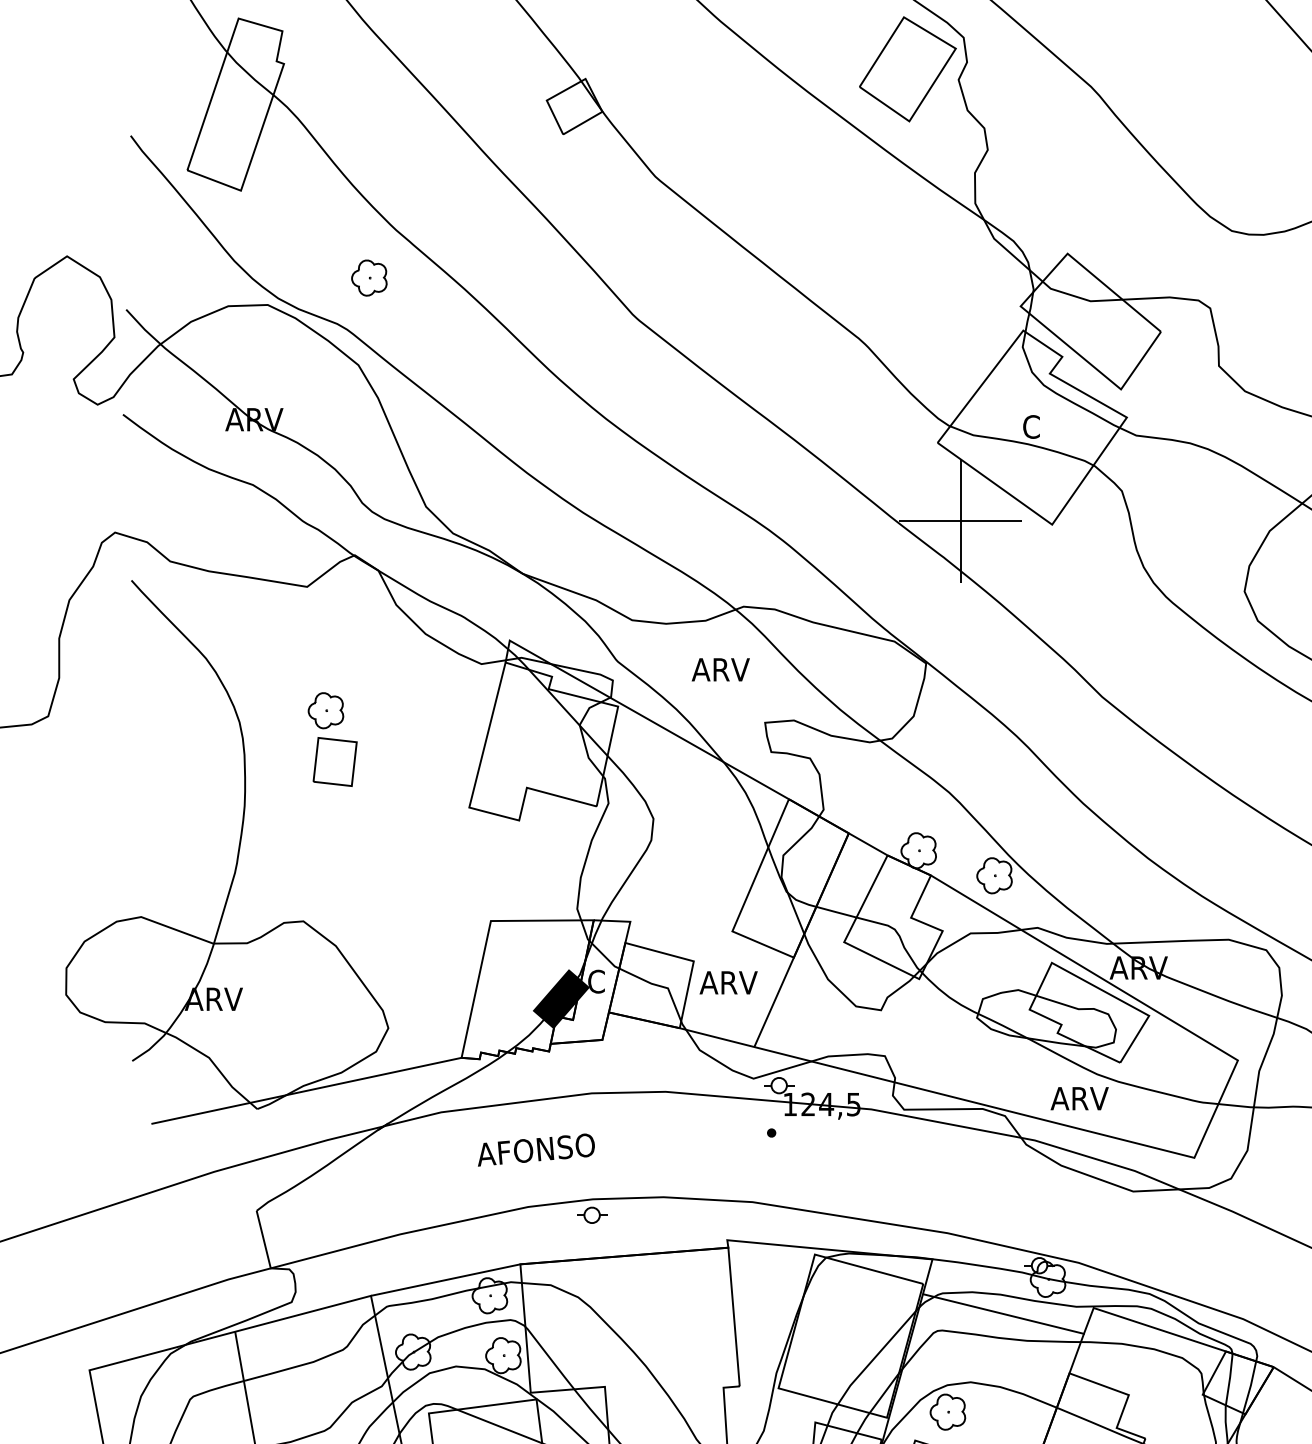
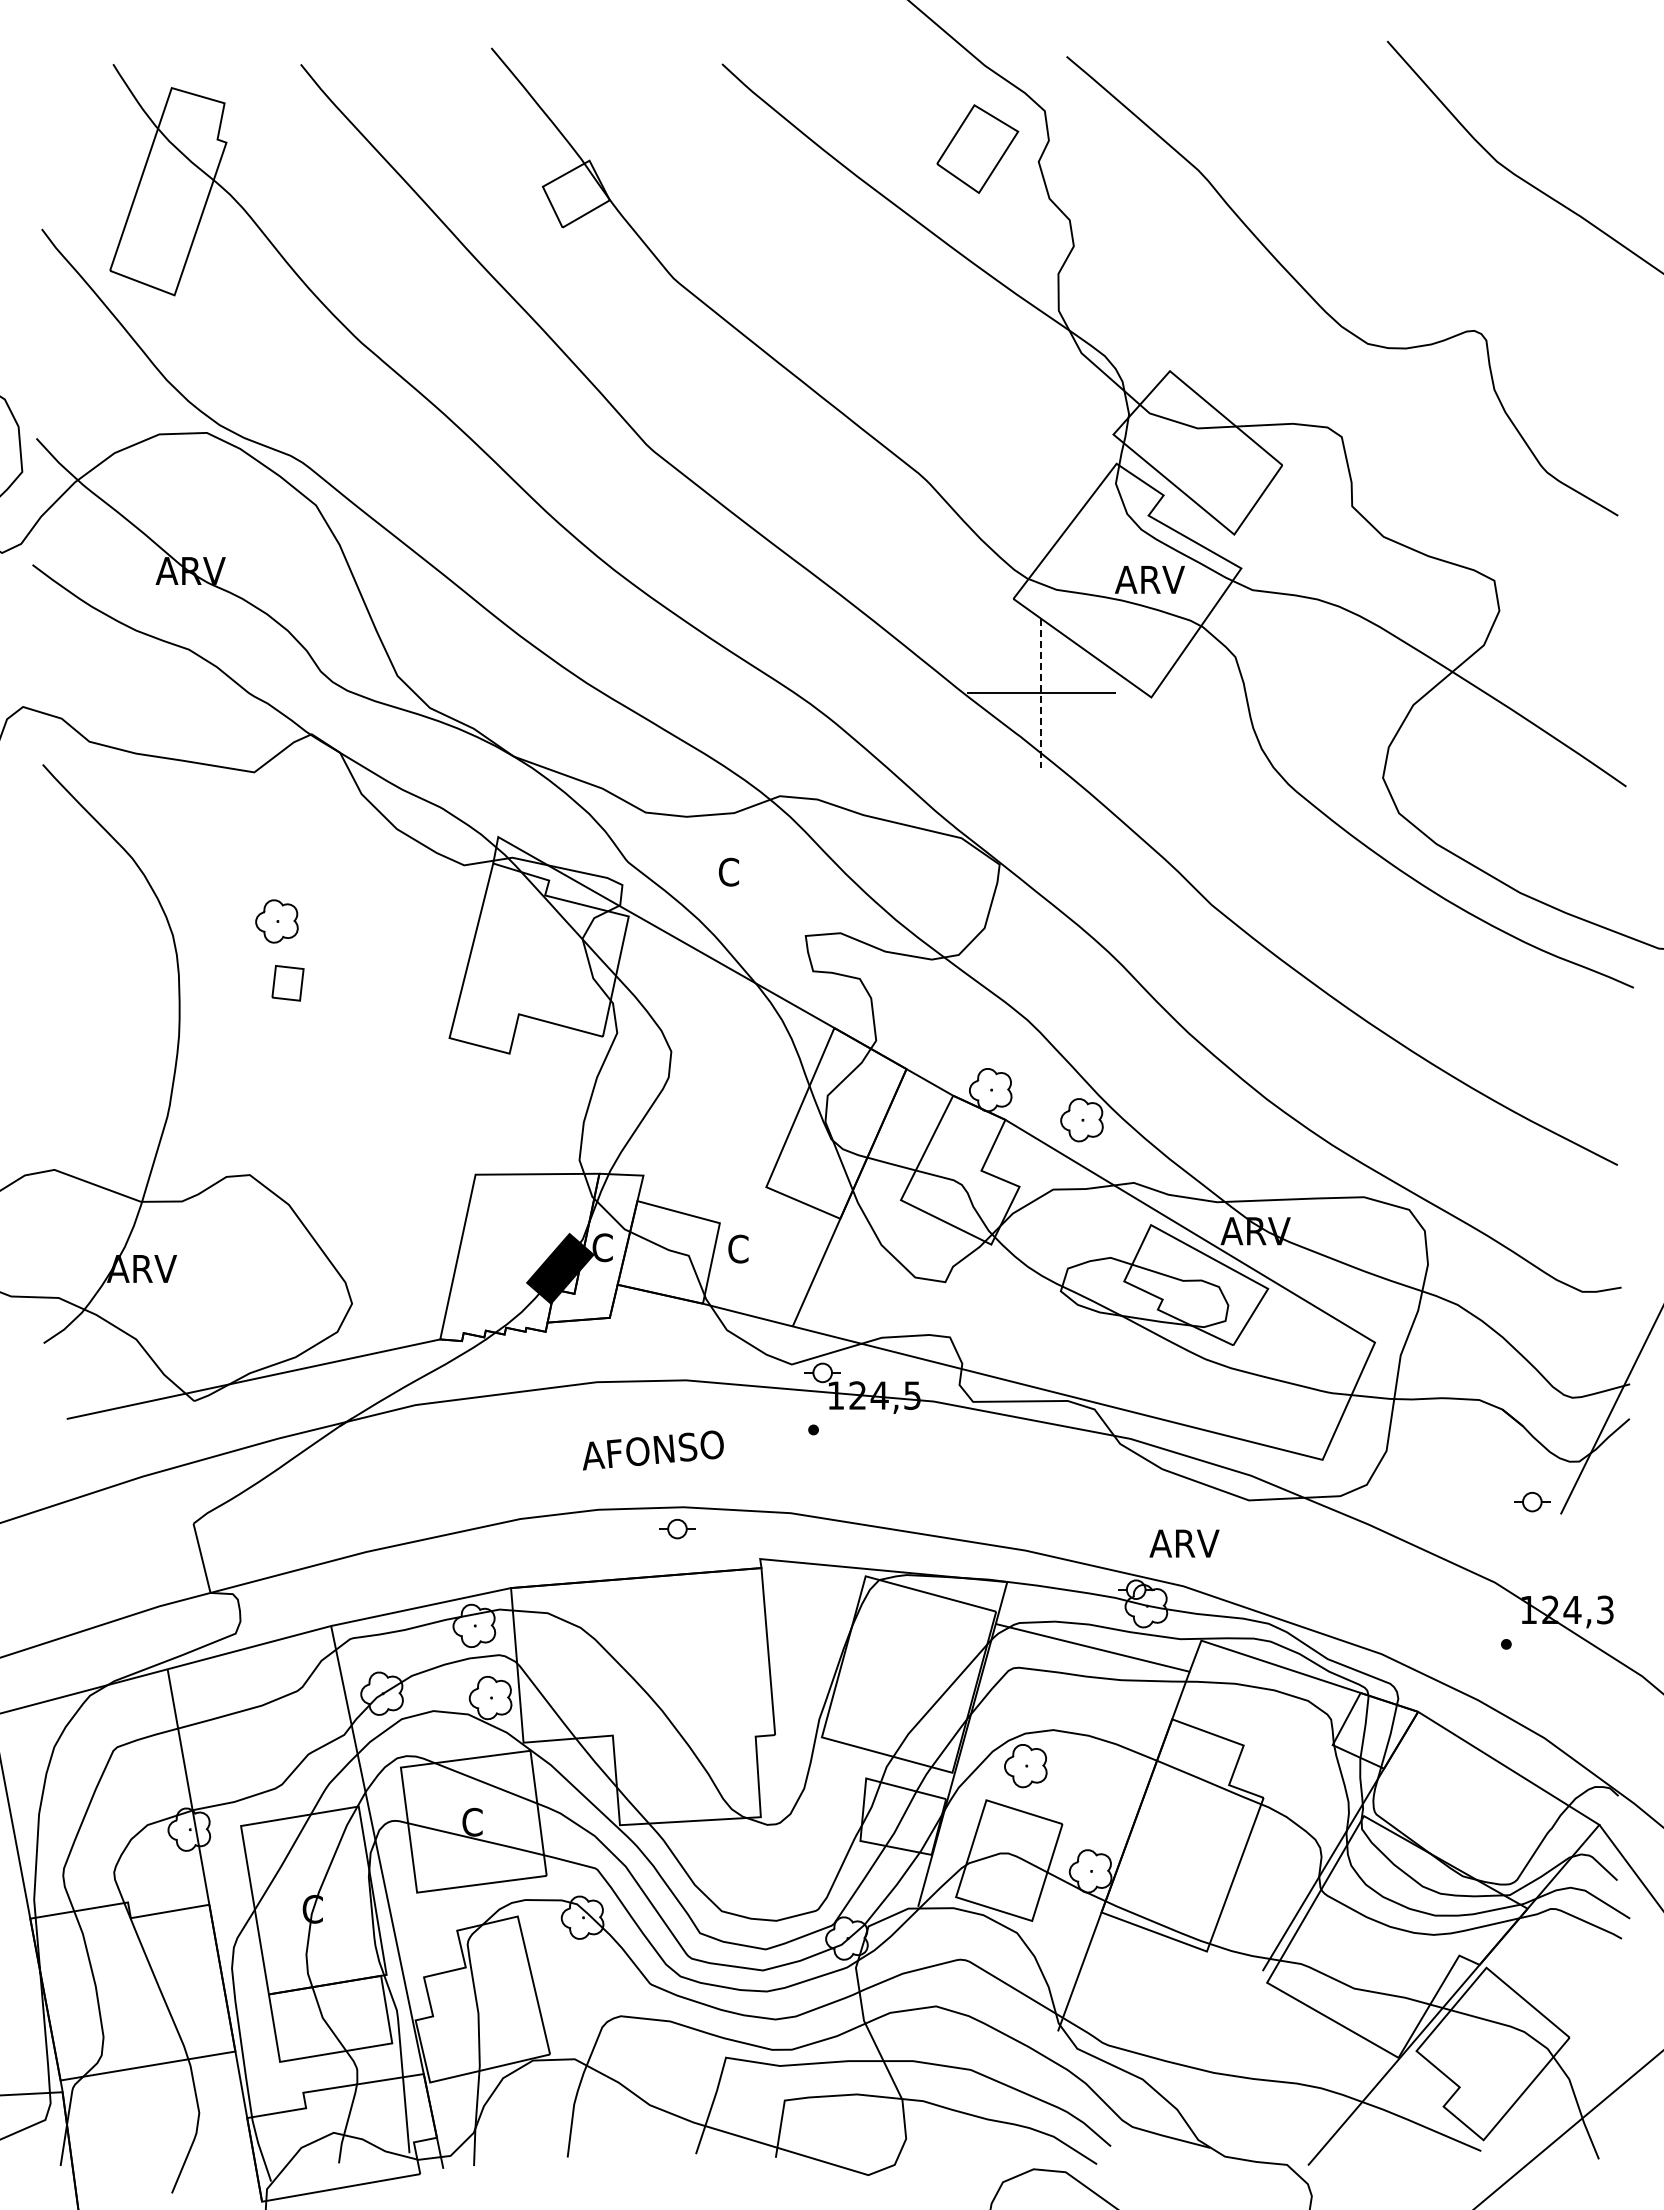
part: (907, 68) -> (977, 148), size x0.7
part: (368, 278) -> (328, 400), removed
text: (1050, 426) -> (1149, 579), C -> ARV
line: (960, 521) -> (1041, 693), solid -> dashed
text: (720, 669) -> (752, 871), ARV -> C
part: (334, 762) -> (287, 983), size x0.6
text: (728, 982) -> (761, 1248), ARV -> C
text: (1079, 1098) -> (1184, 1543), moved
text: (536, 1150) -> (653, 1450), moved
part: (592, 1214) -> (677, 1528), moved

